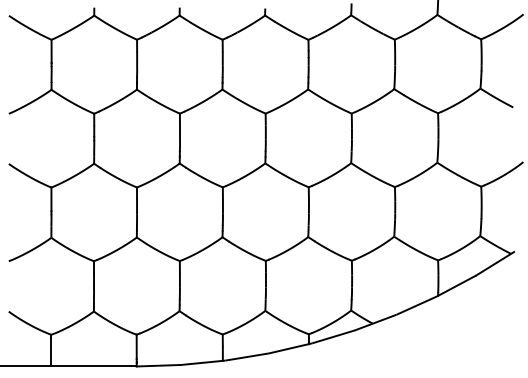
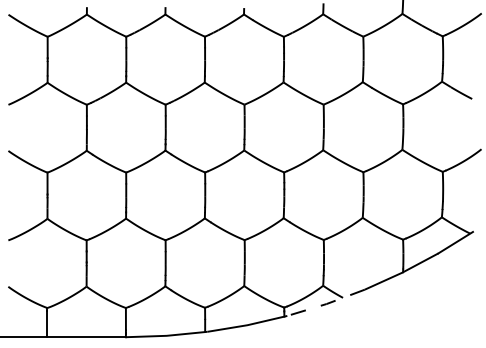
line: (354, 330) -> (326, 304), solid -> dashed

